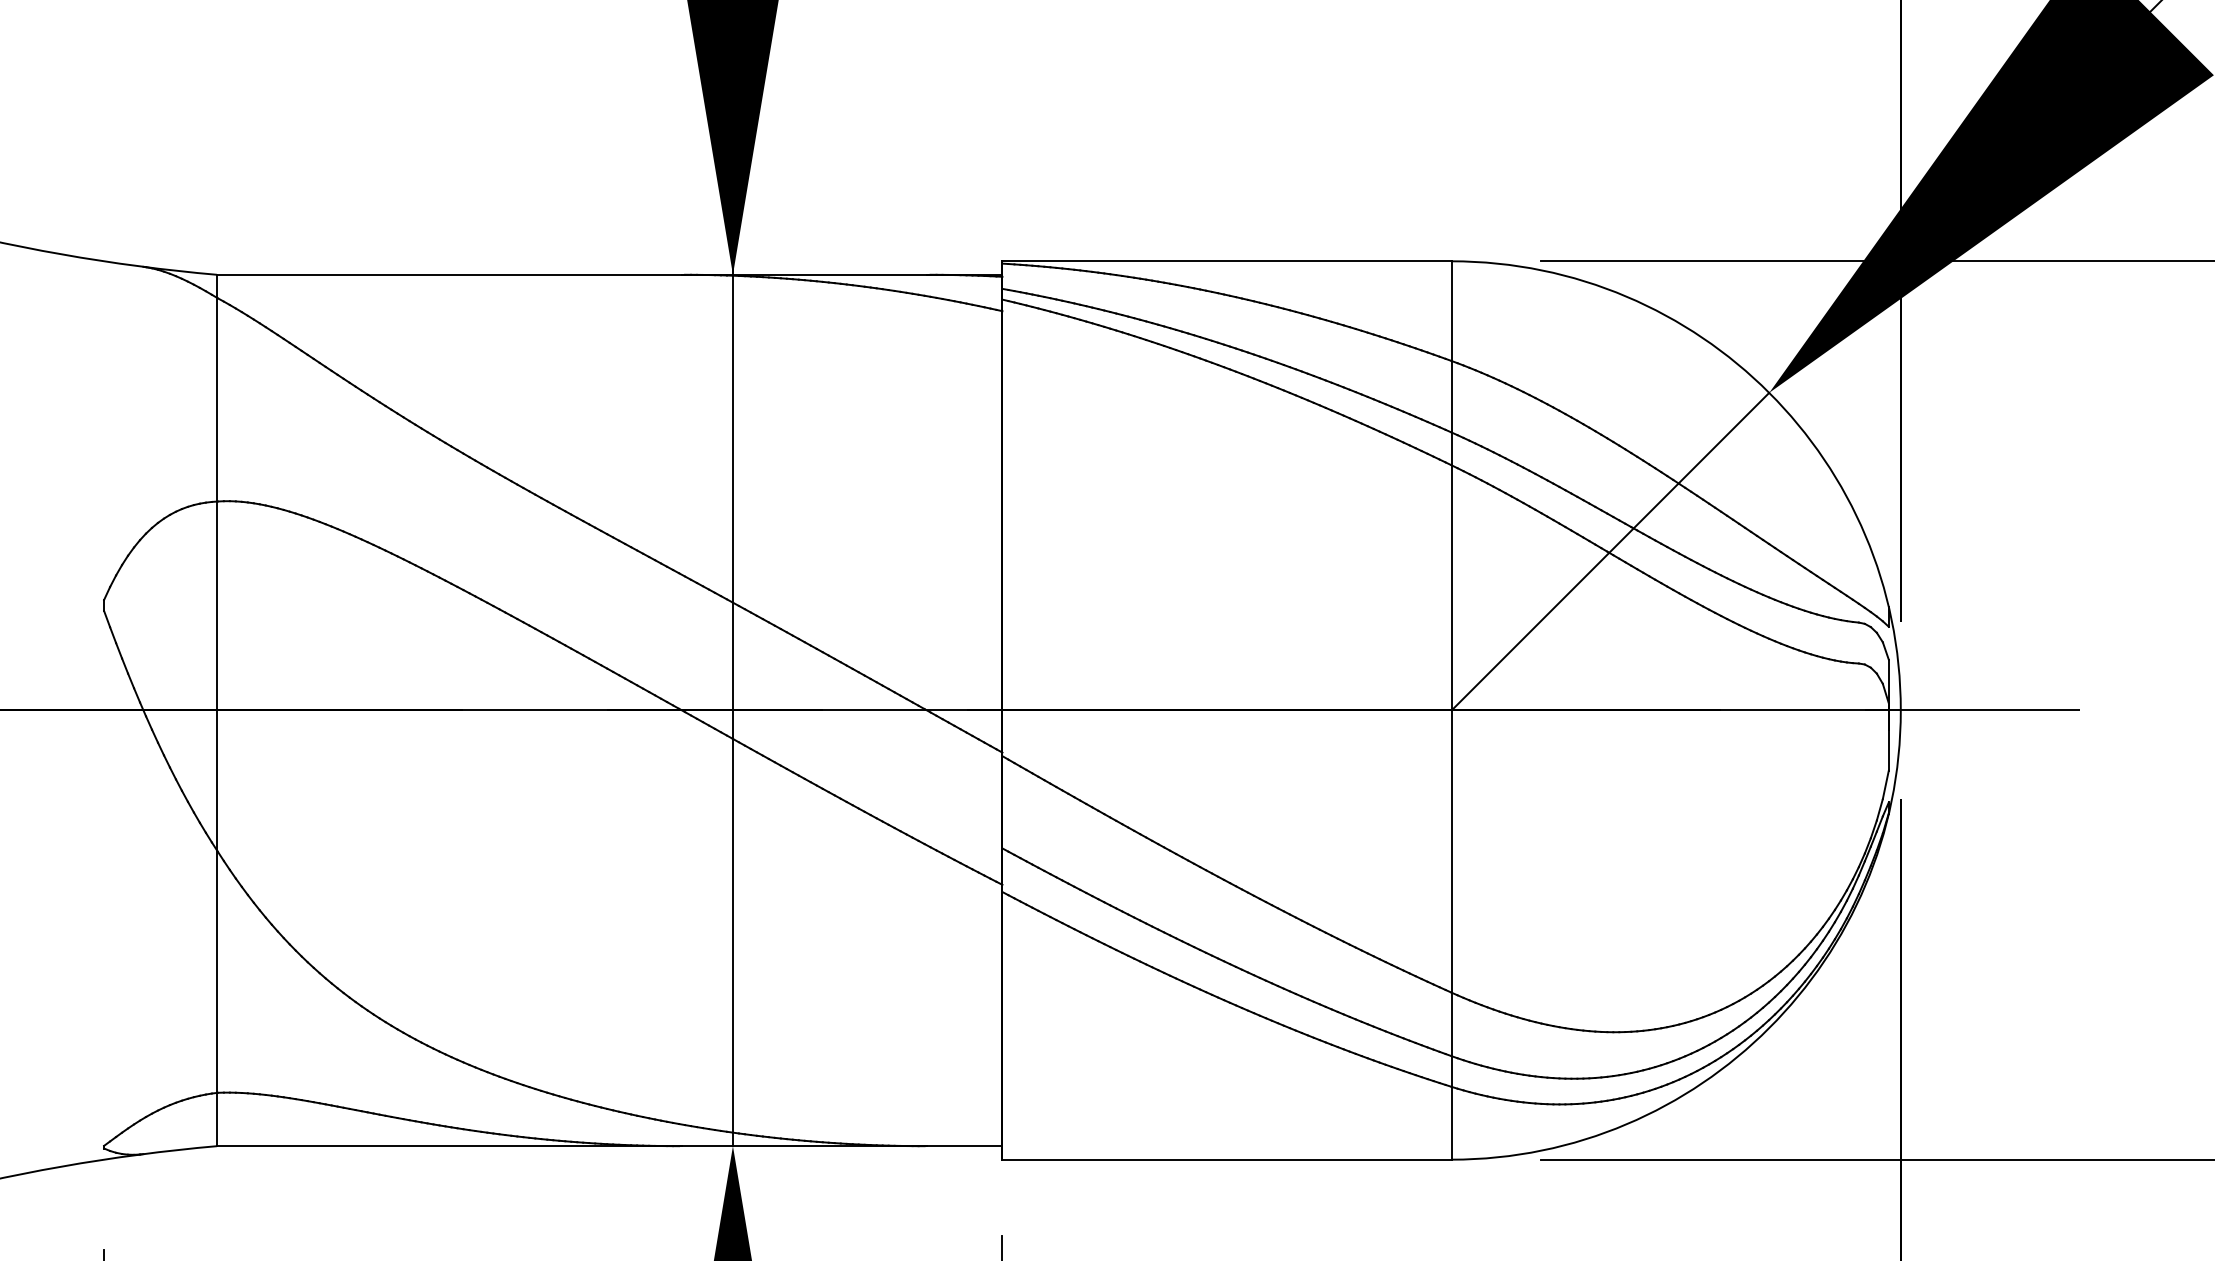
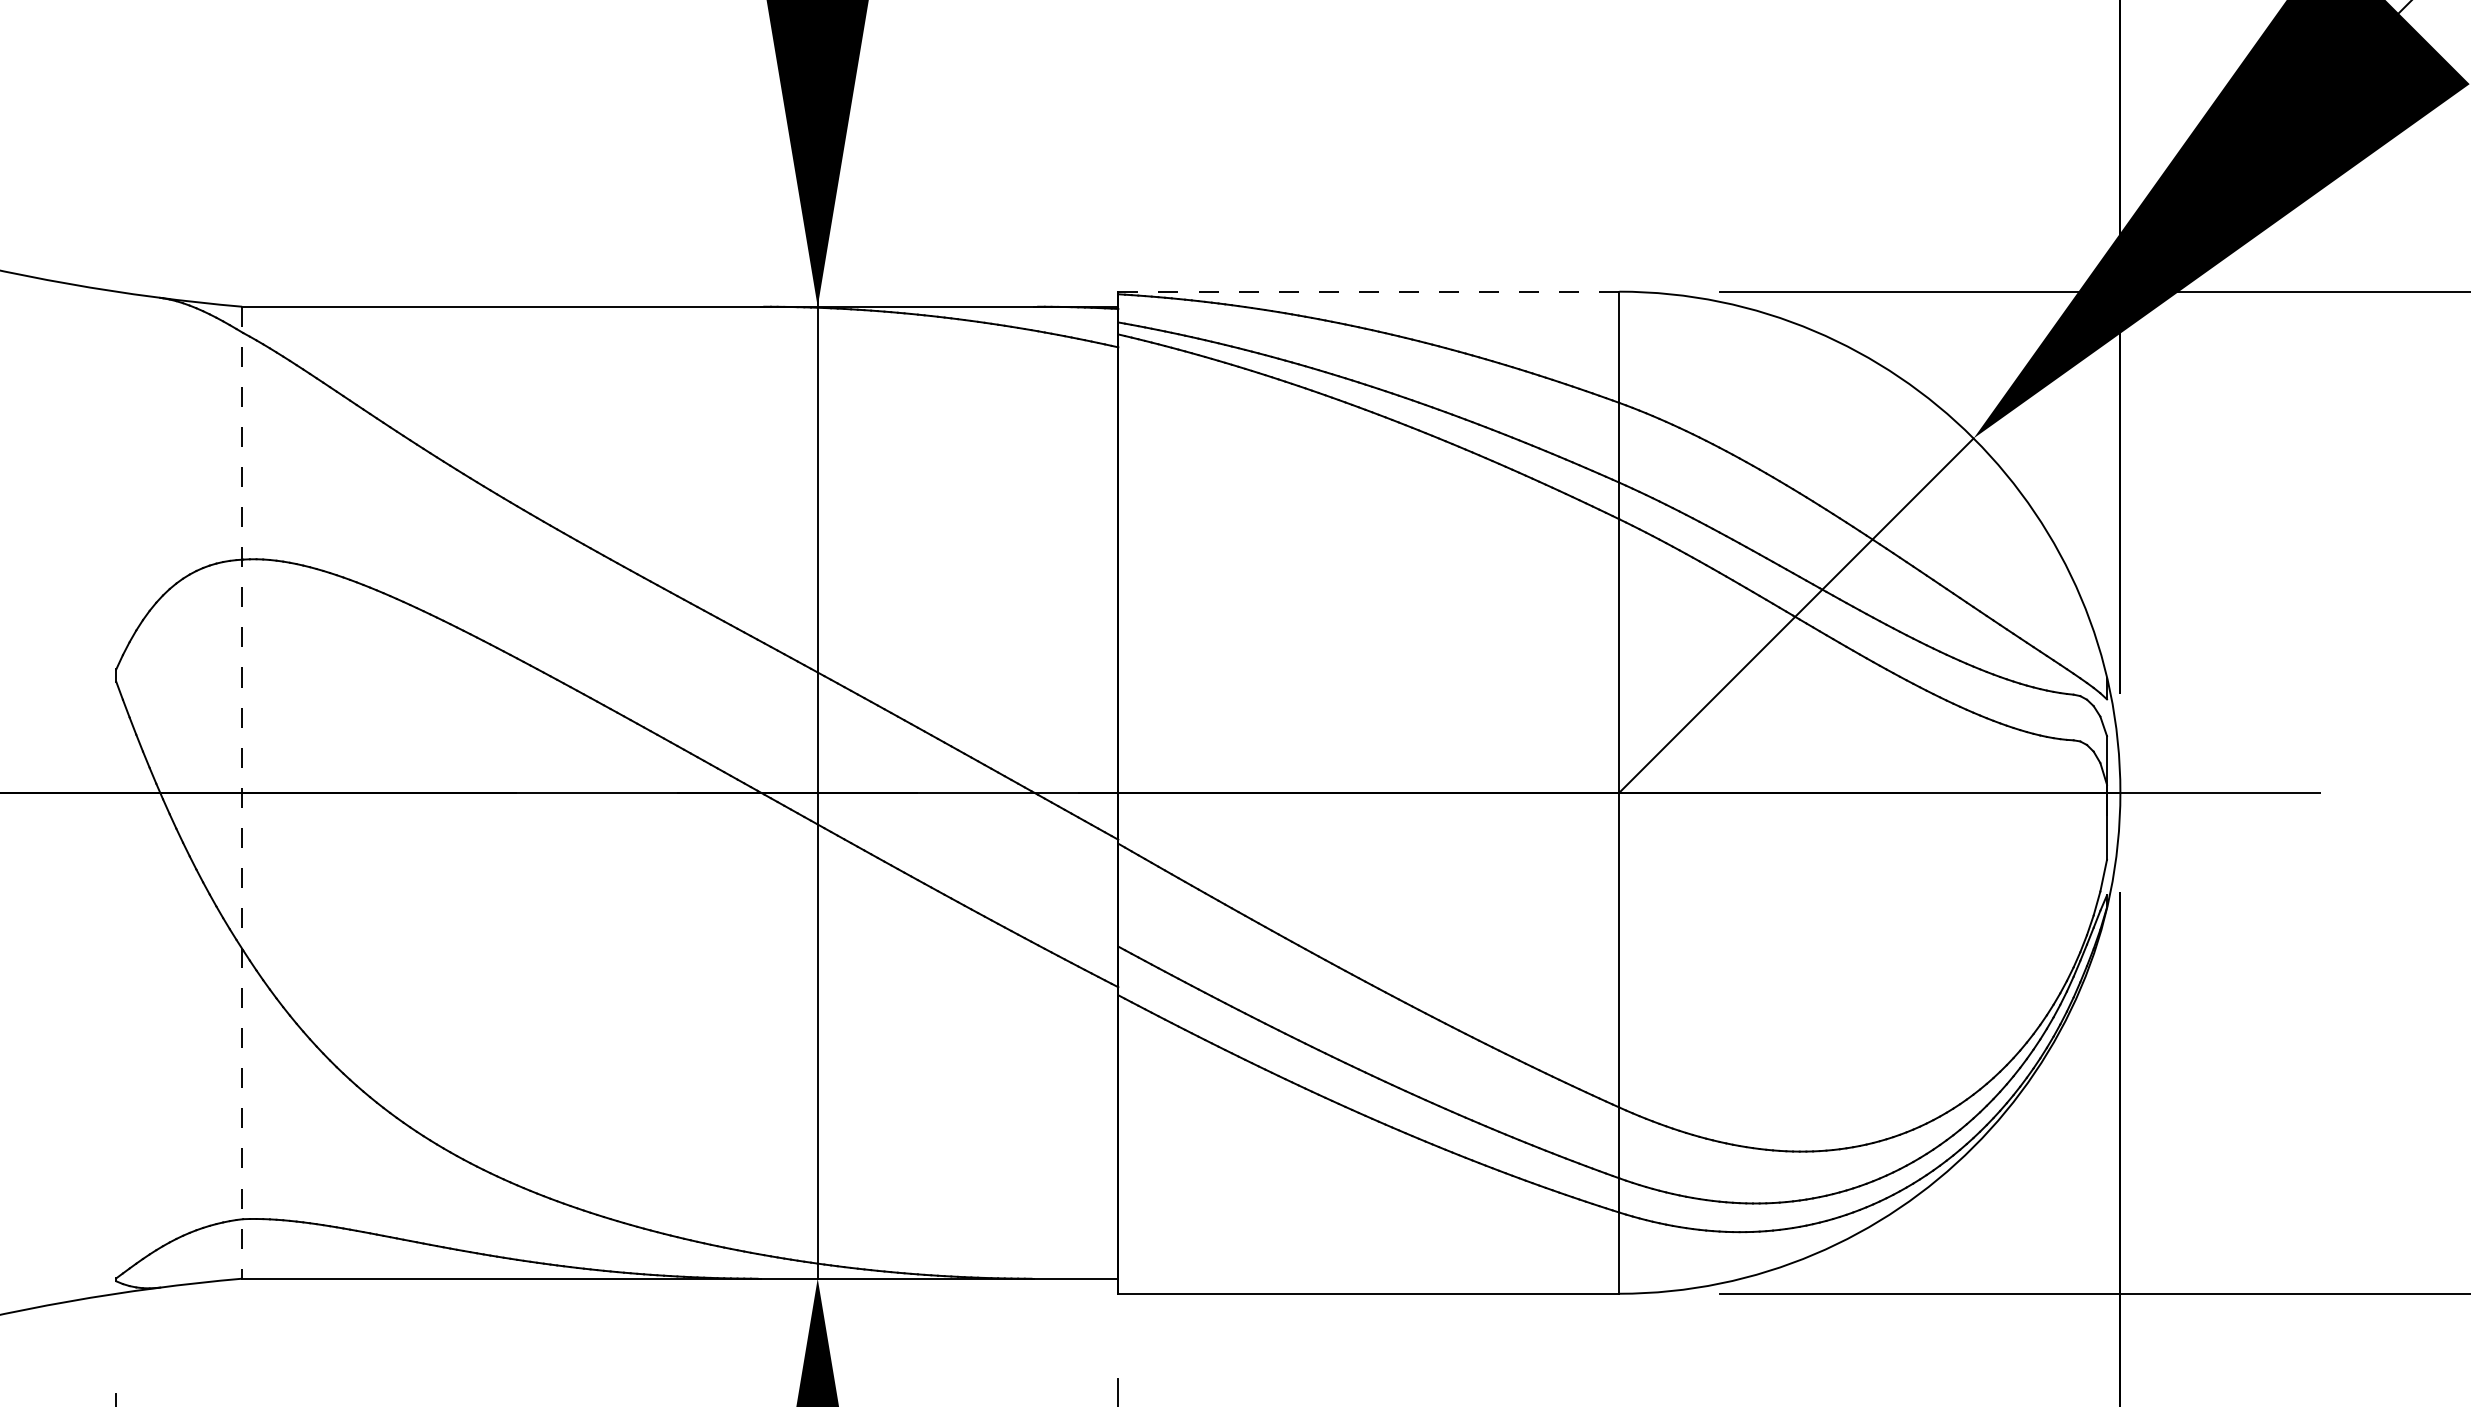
line: (1226, 261) -> (1368, 291), solid -> dashed
line: (217, 710) -> (242, 792), solid -> dashed

